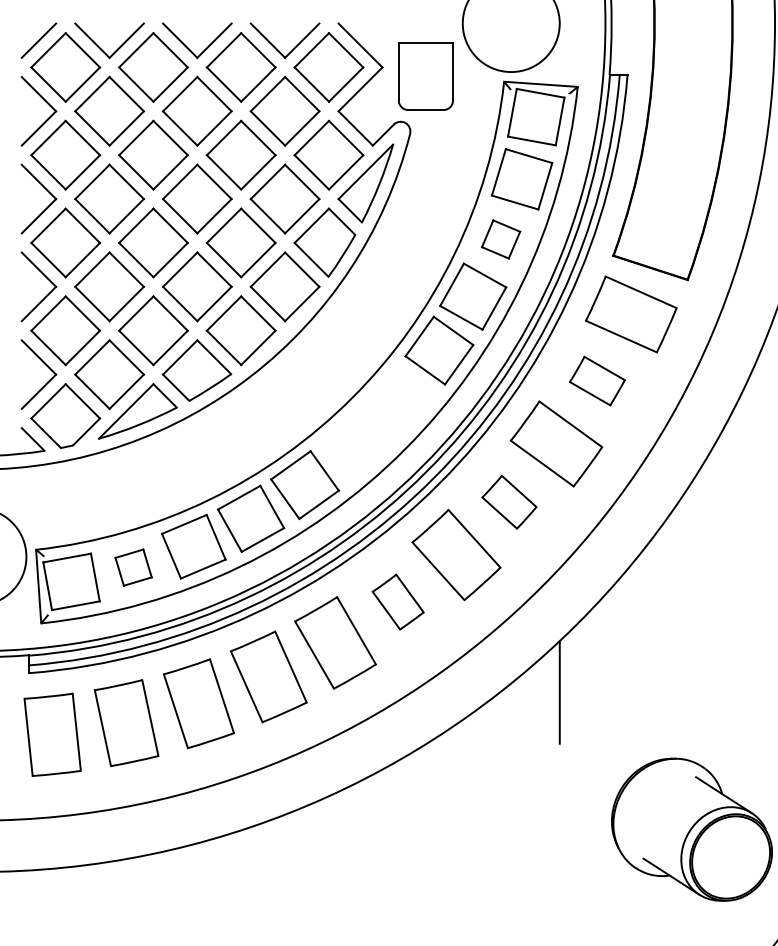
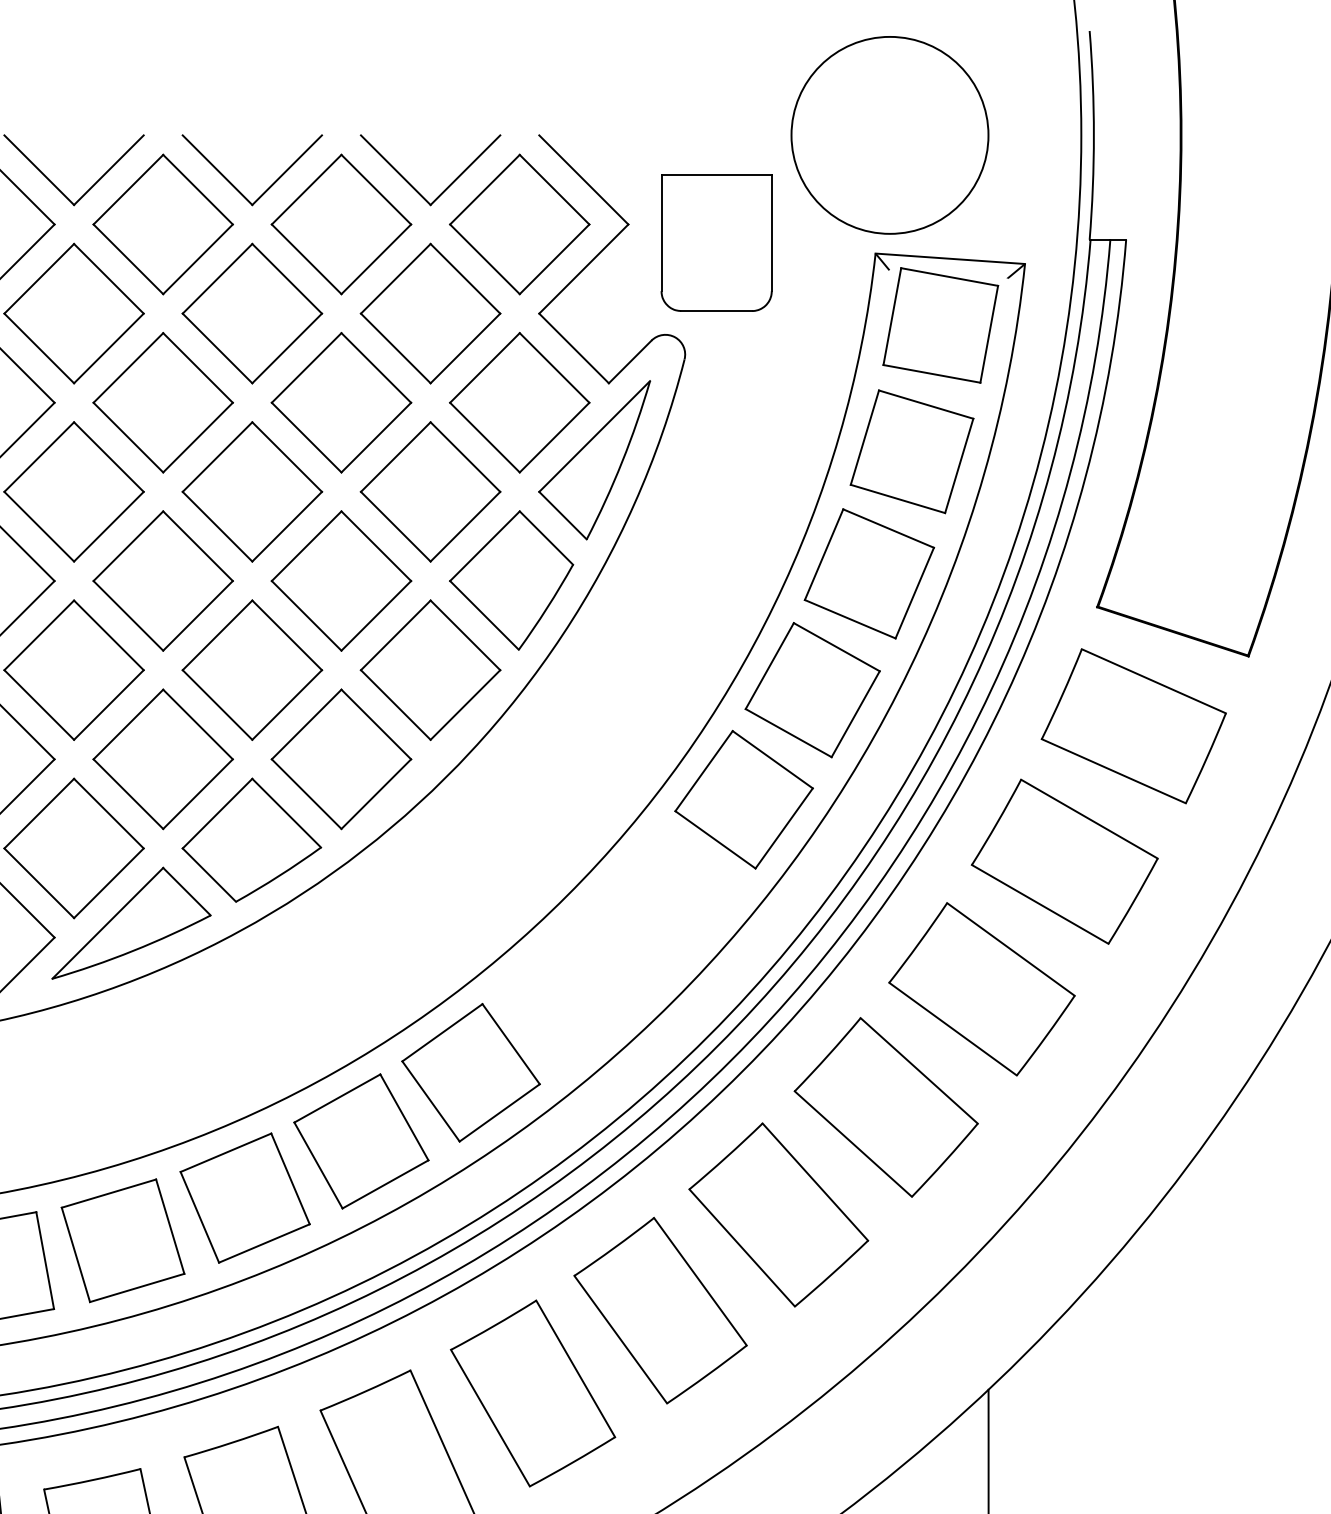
part: (500, 239) -> (868, 573), size x1.67
part: (597, 380) -> (1065, 860), size x1.67
part: (509, 502) -> (886, 1108), size x1.67
part: (133, 567) -> (122, 1240), size x1.67
part: (397, 601) -> (658, 1309), size x1.67

